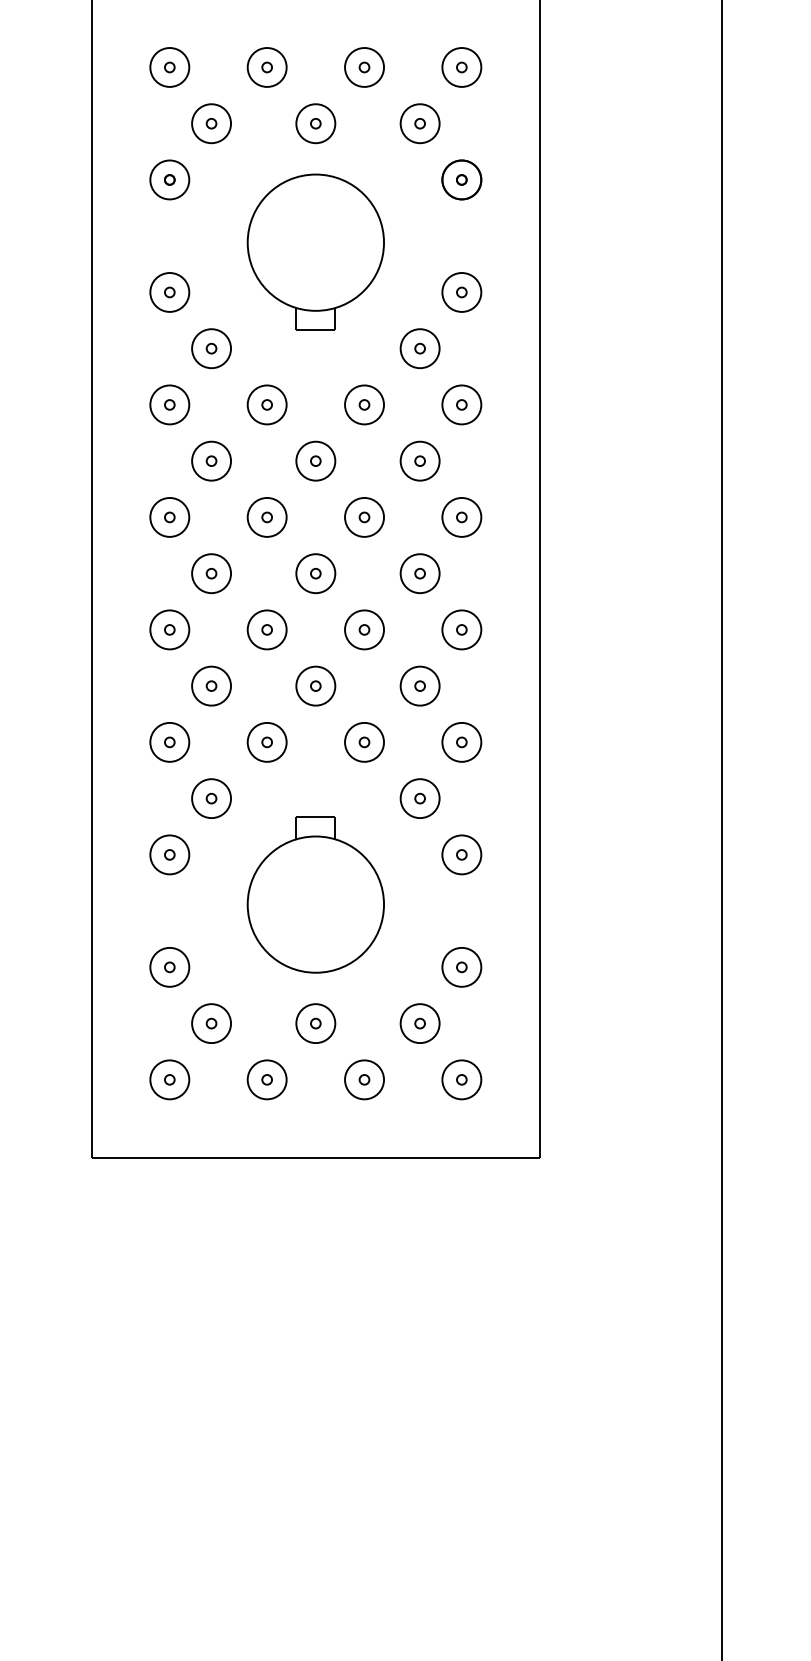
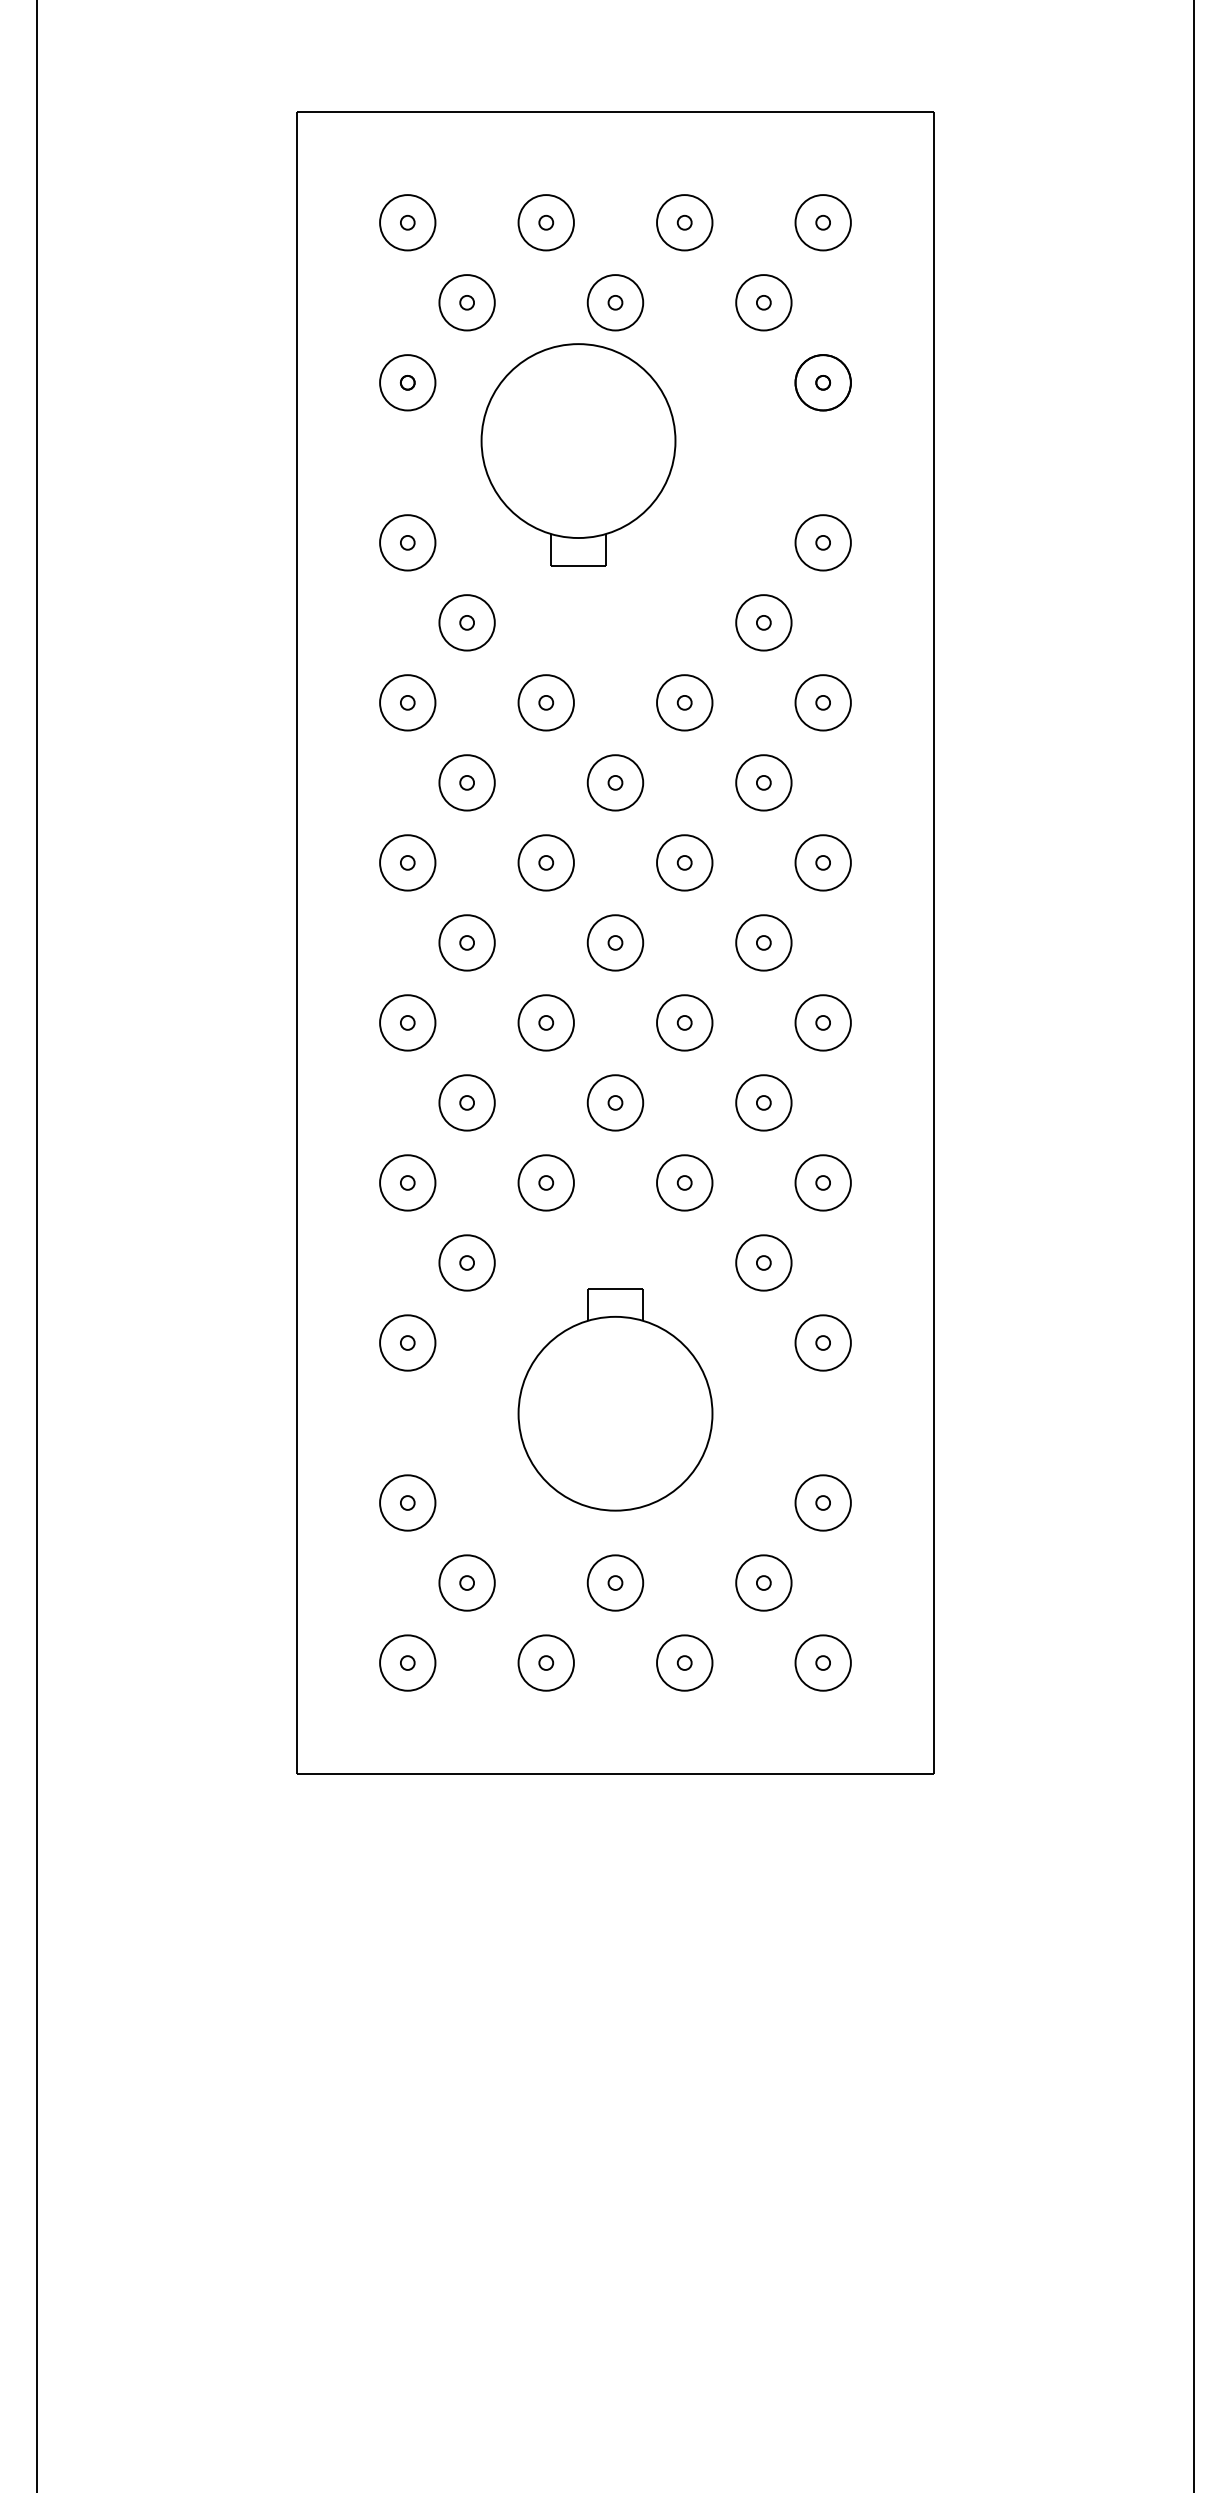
part: (315, 252) -> (578, 454), moved

